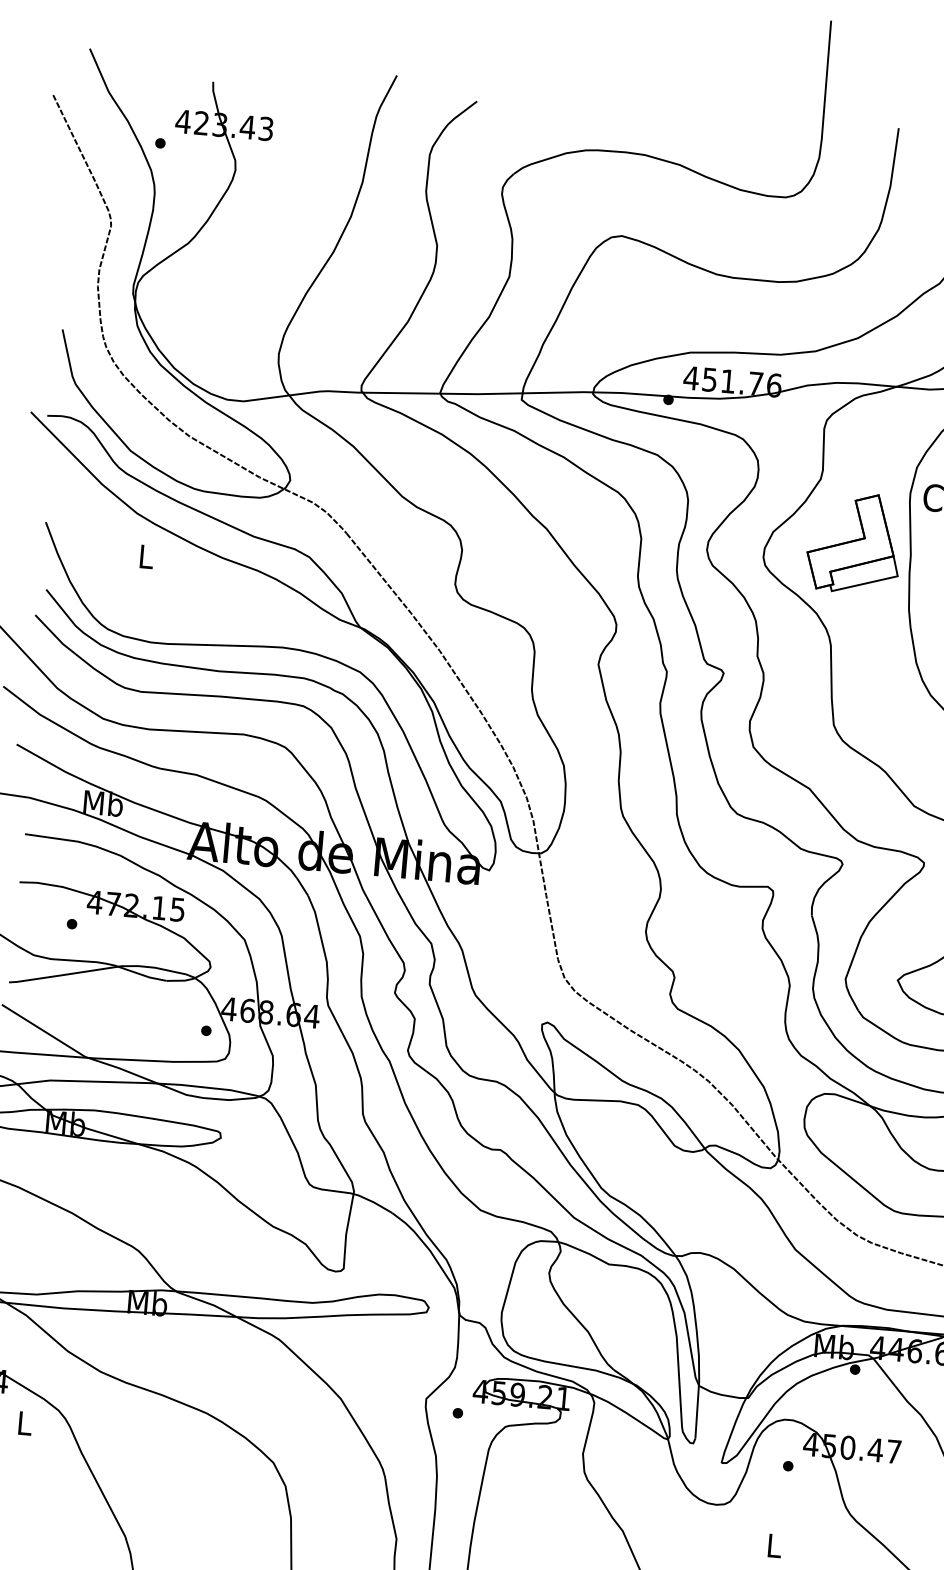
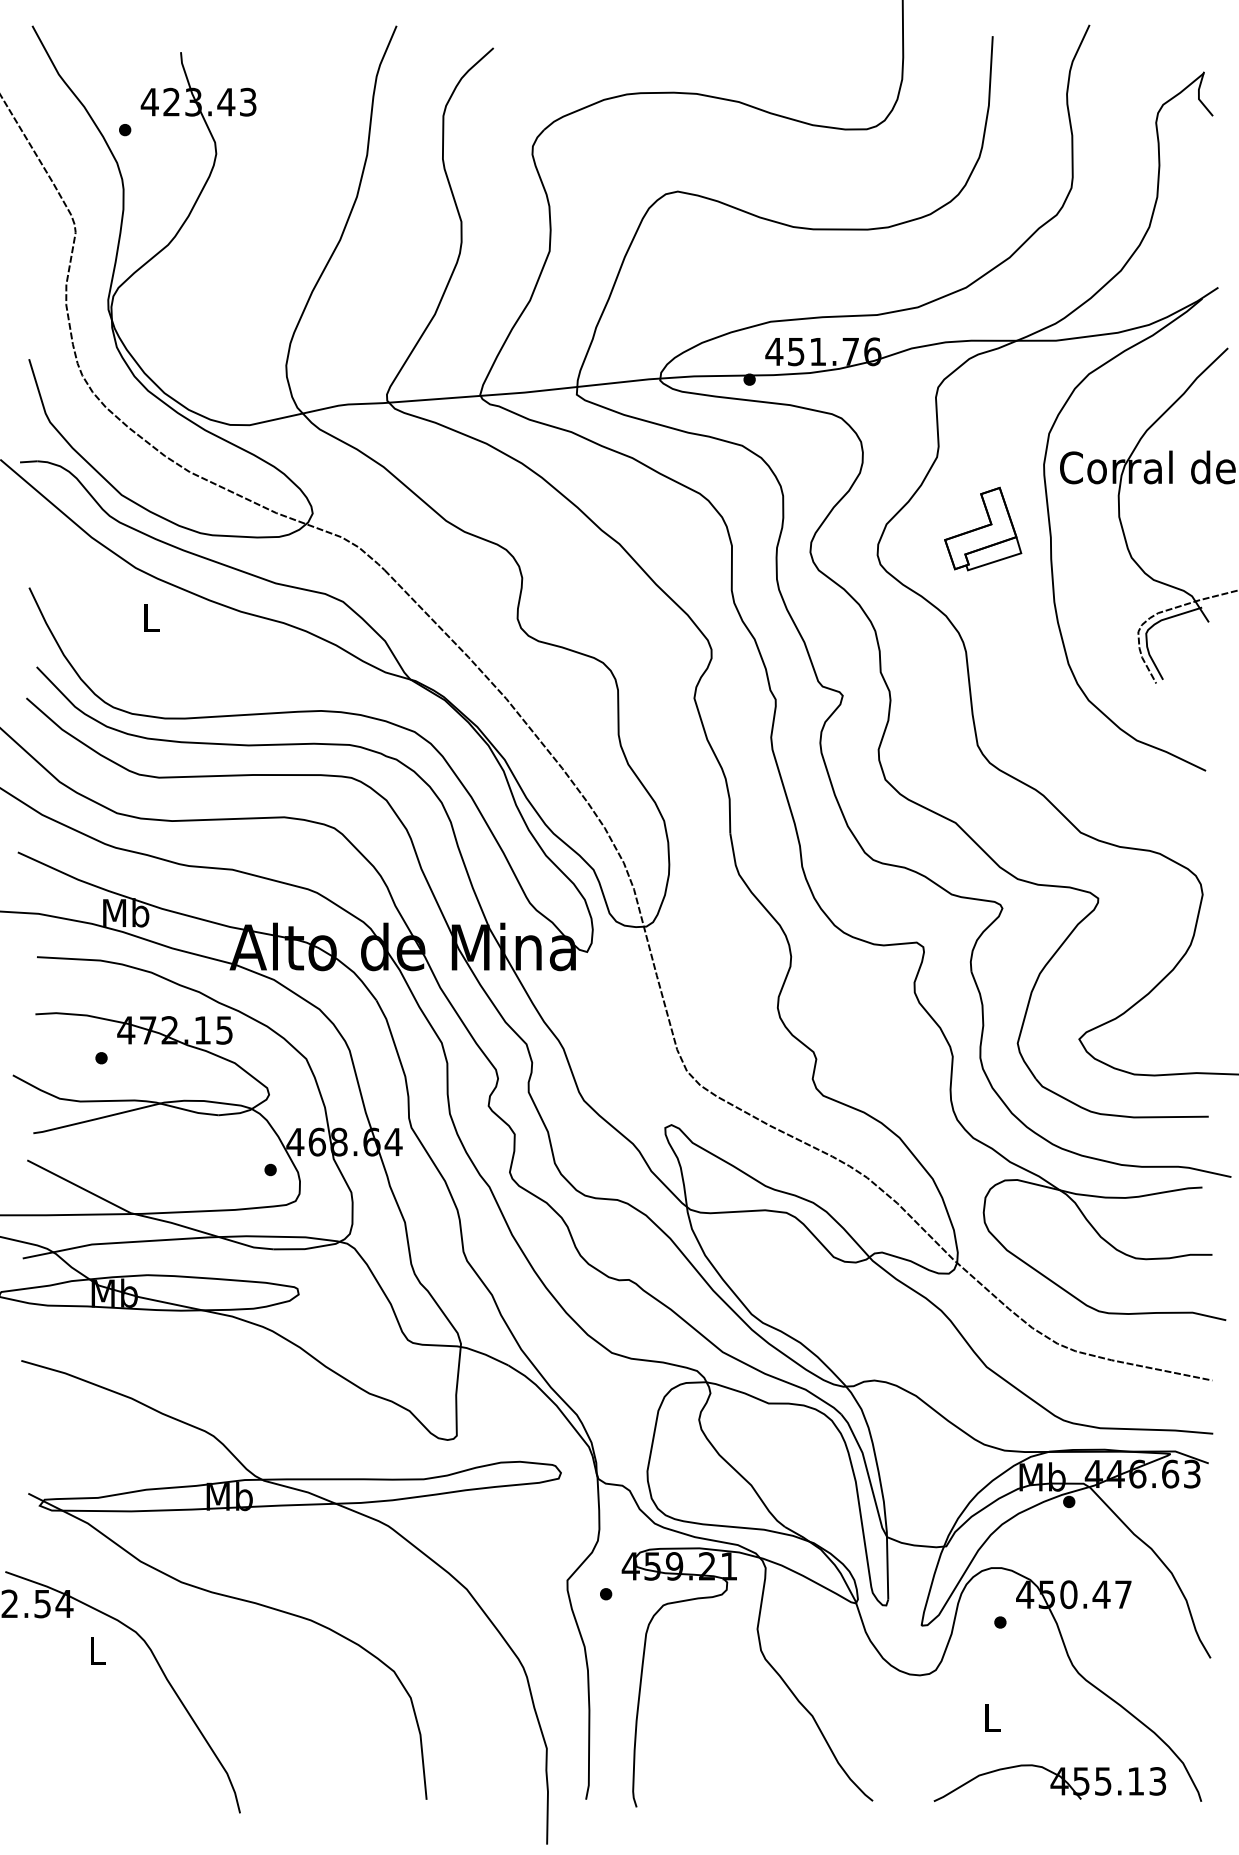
part: (853, 542) -> (982, 528), size x0.7

